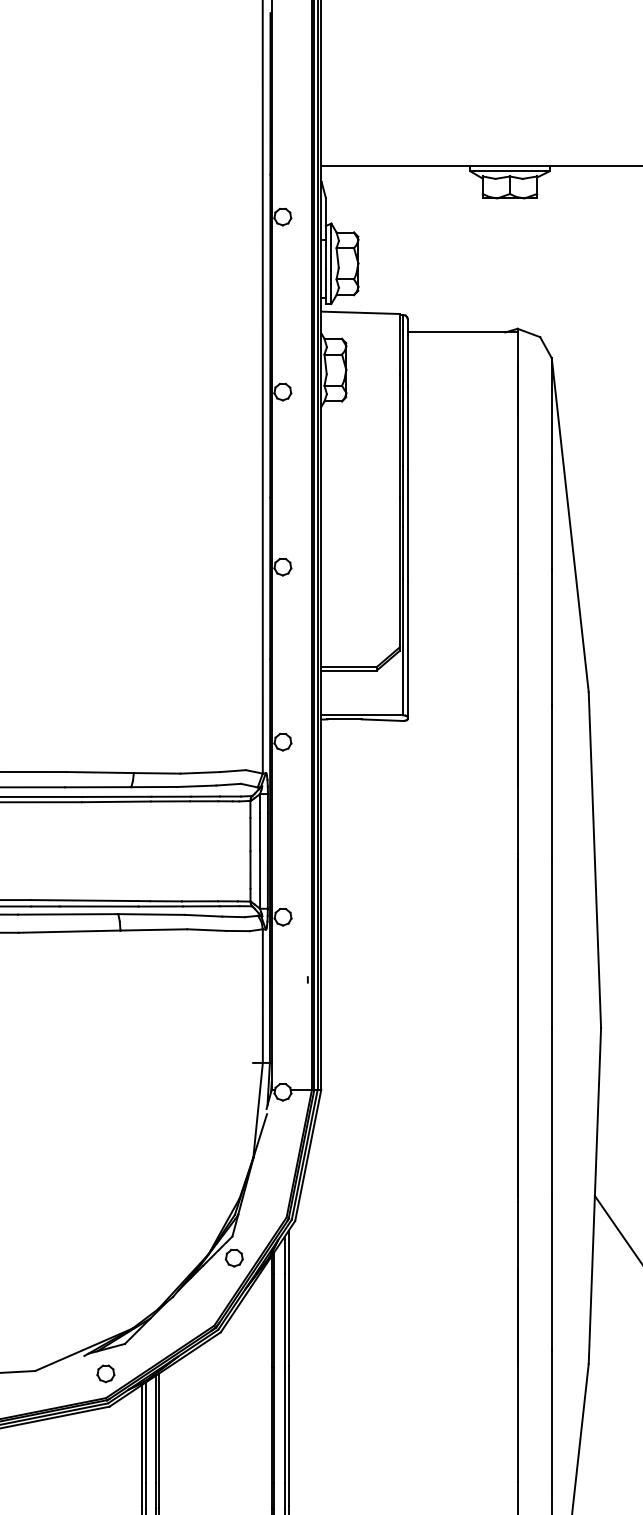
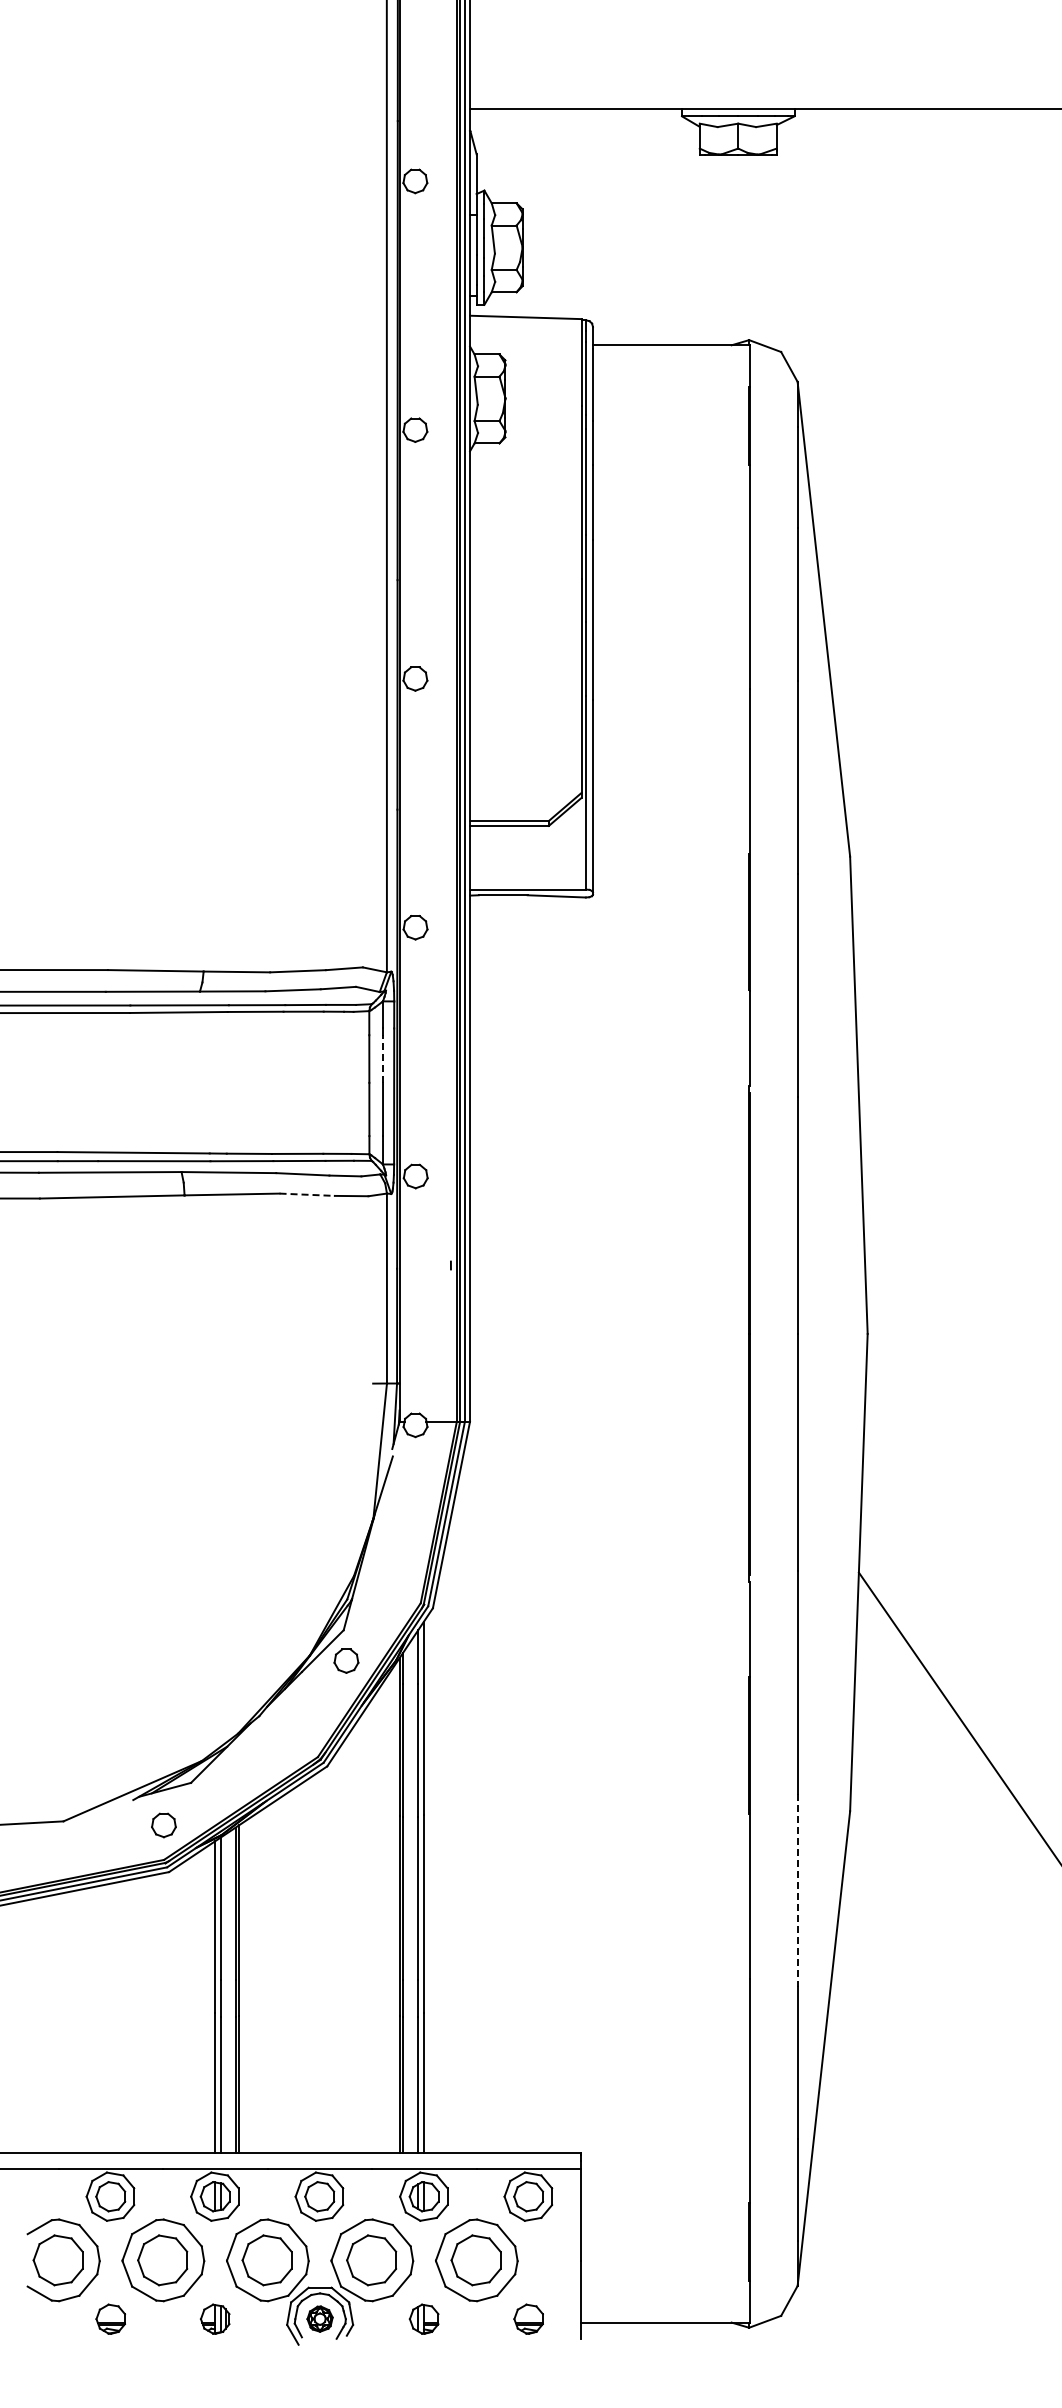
line: (260, 834) -> (383, 1059), solid -> dashed
line: (206, 929) -> (307, 1194), solid -> dashed
line: (551, 1419) -> (797, 1890), solid -> dashed

